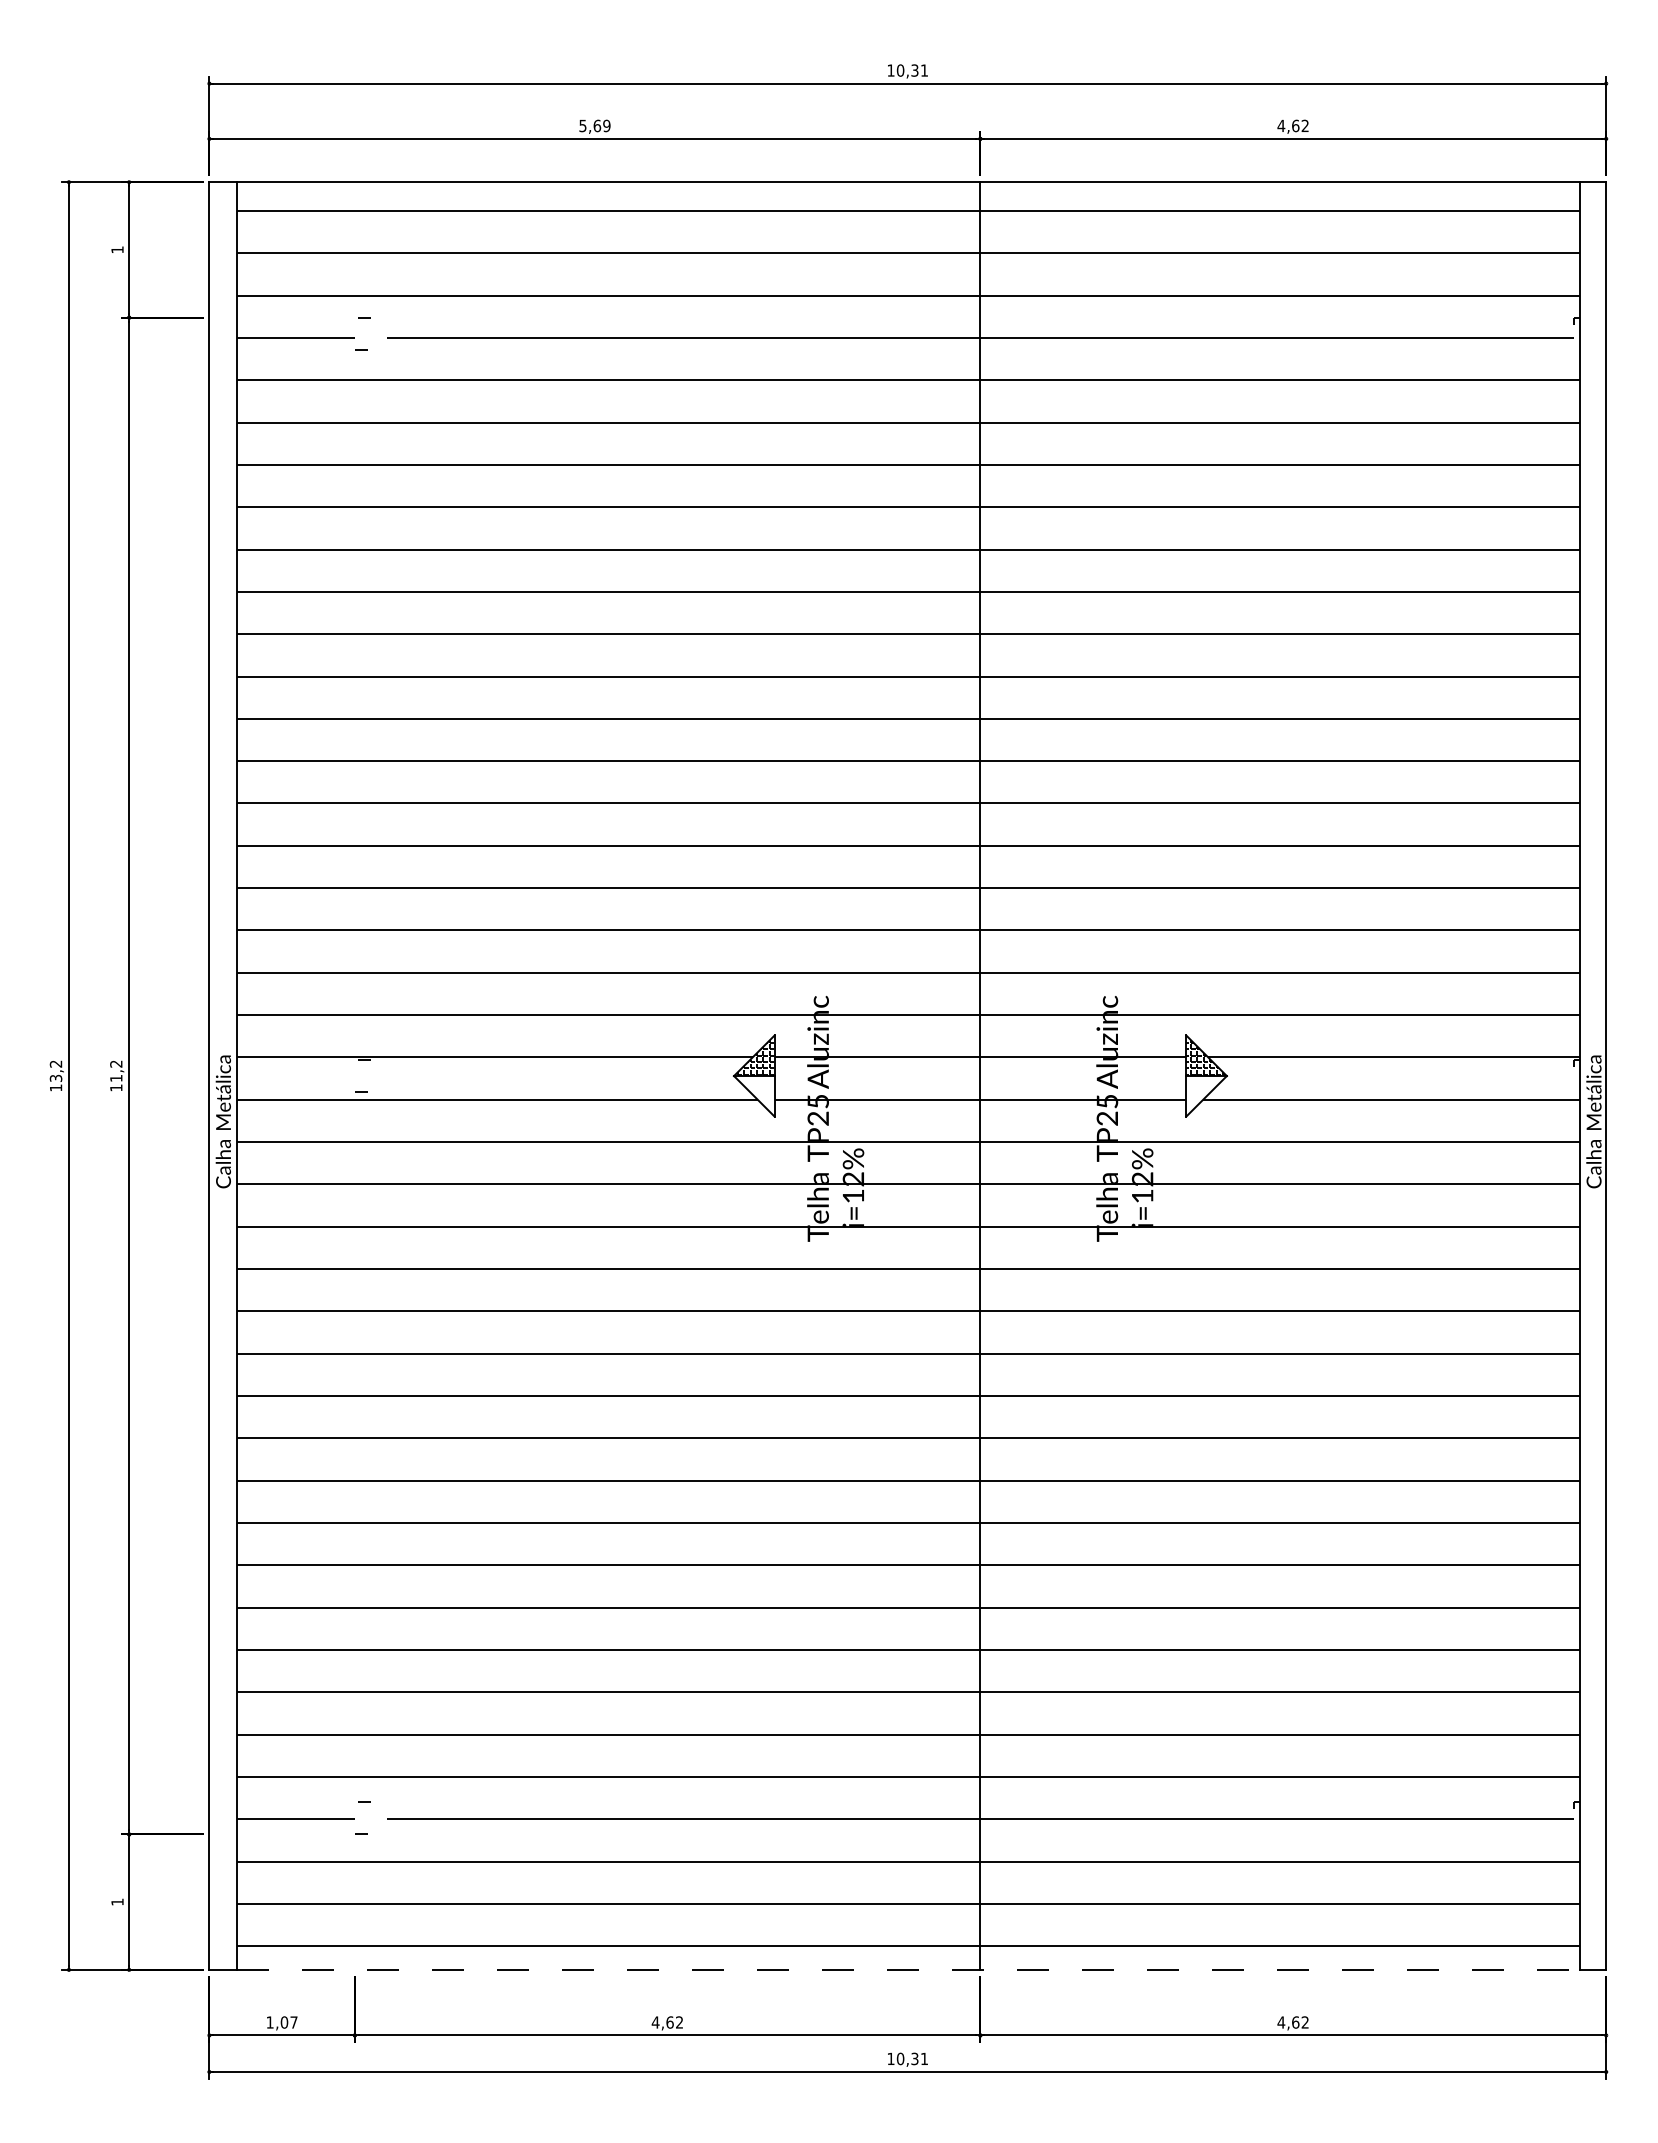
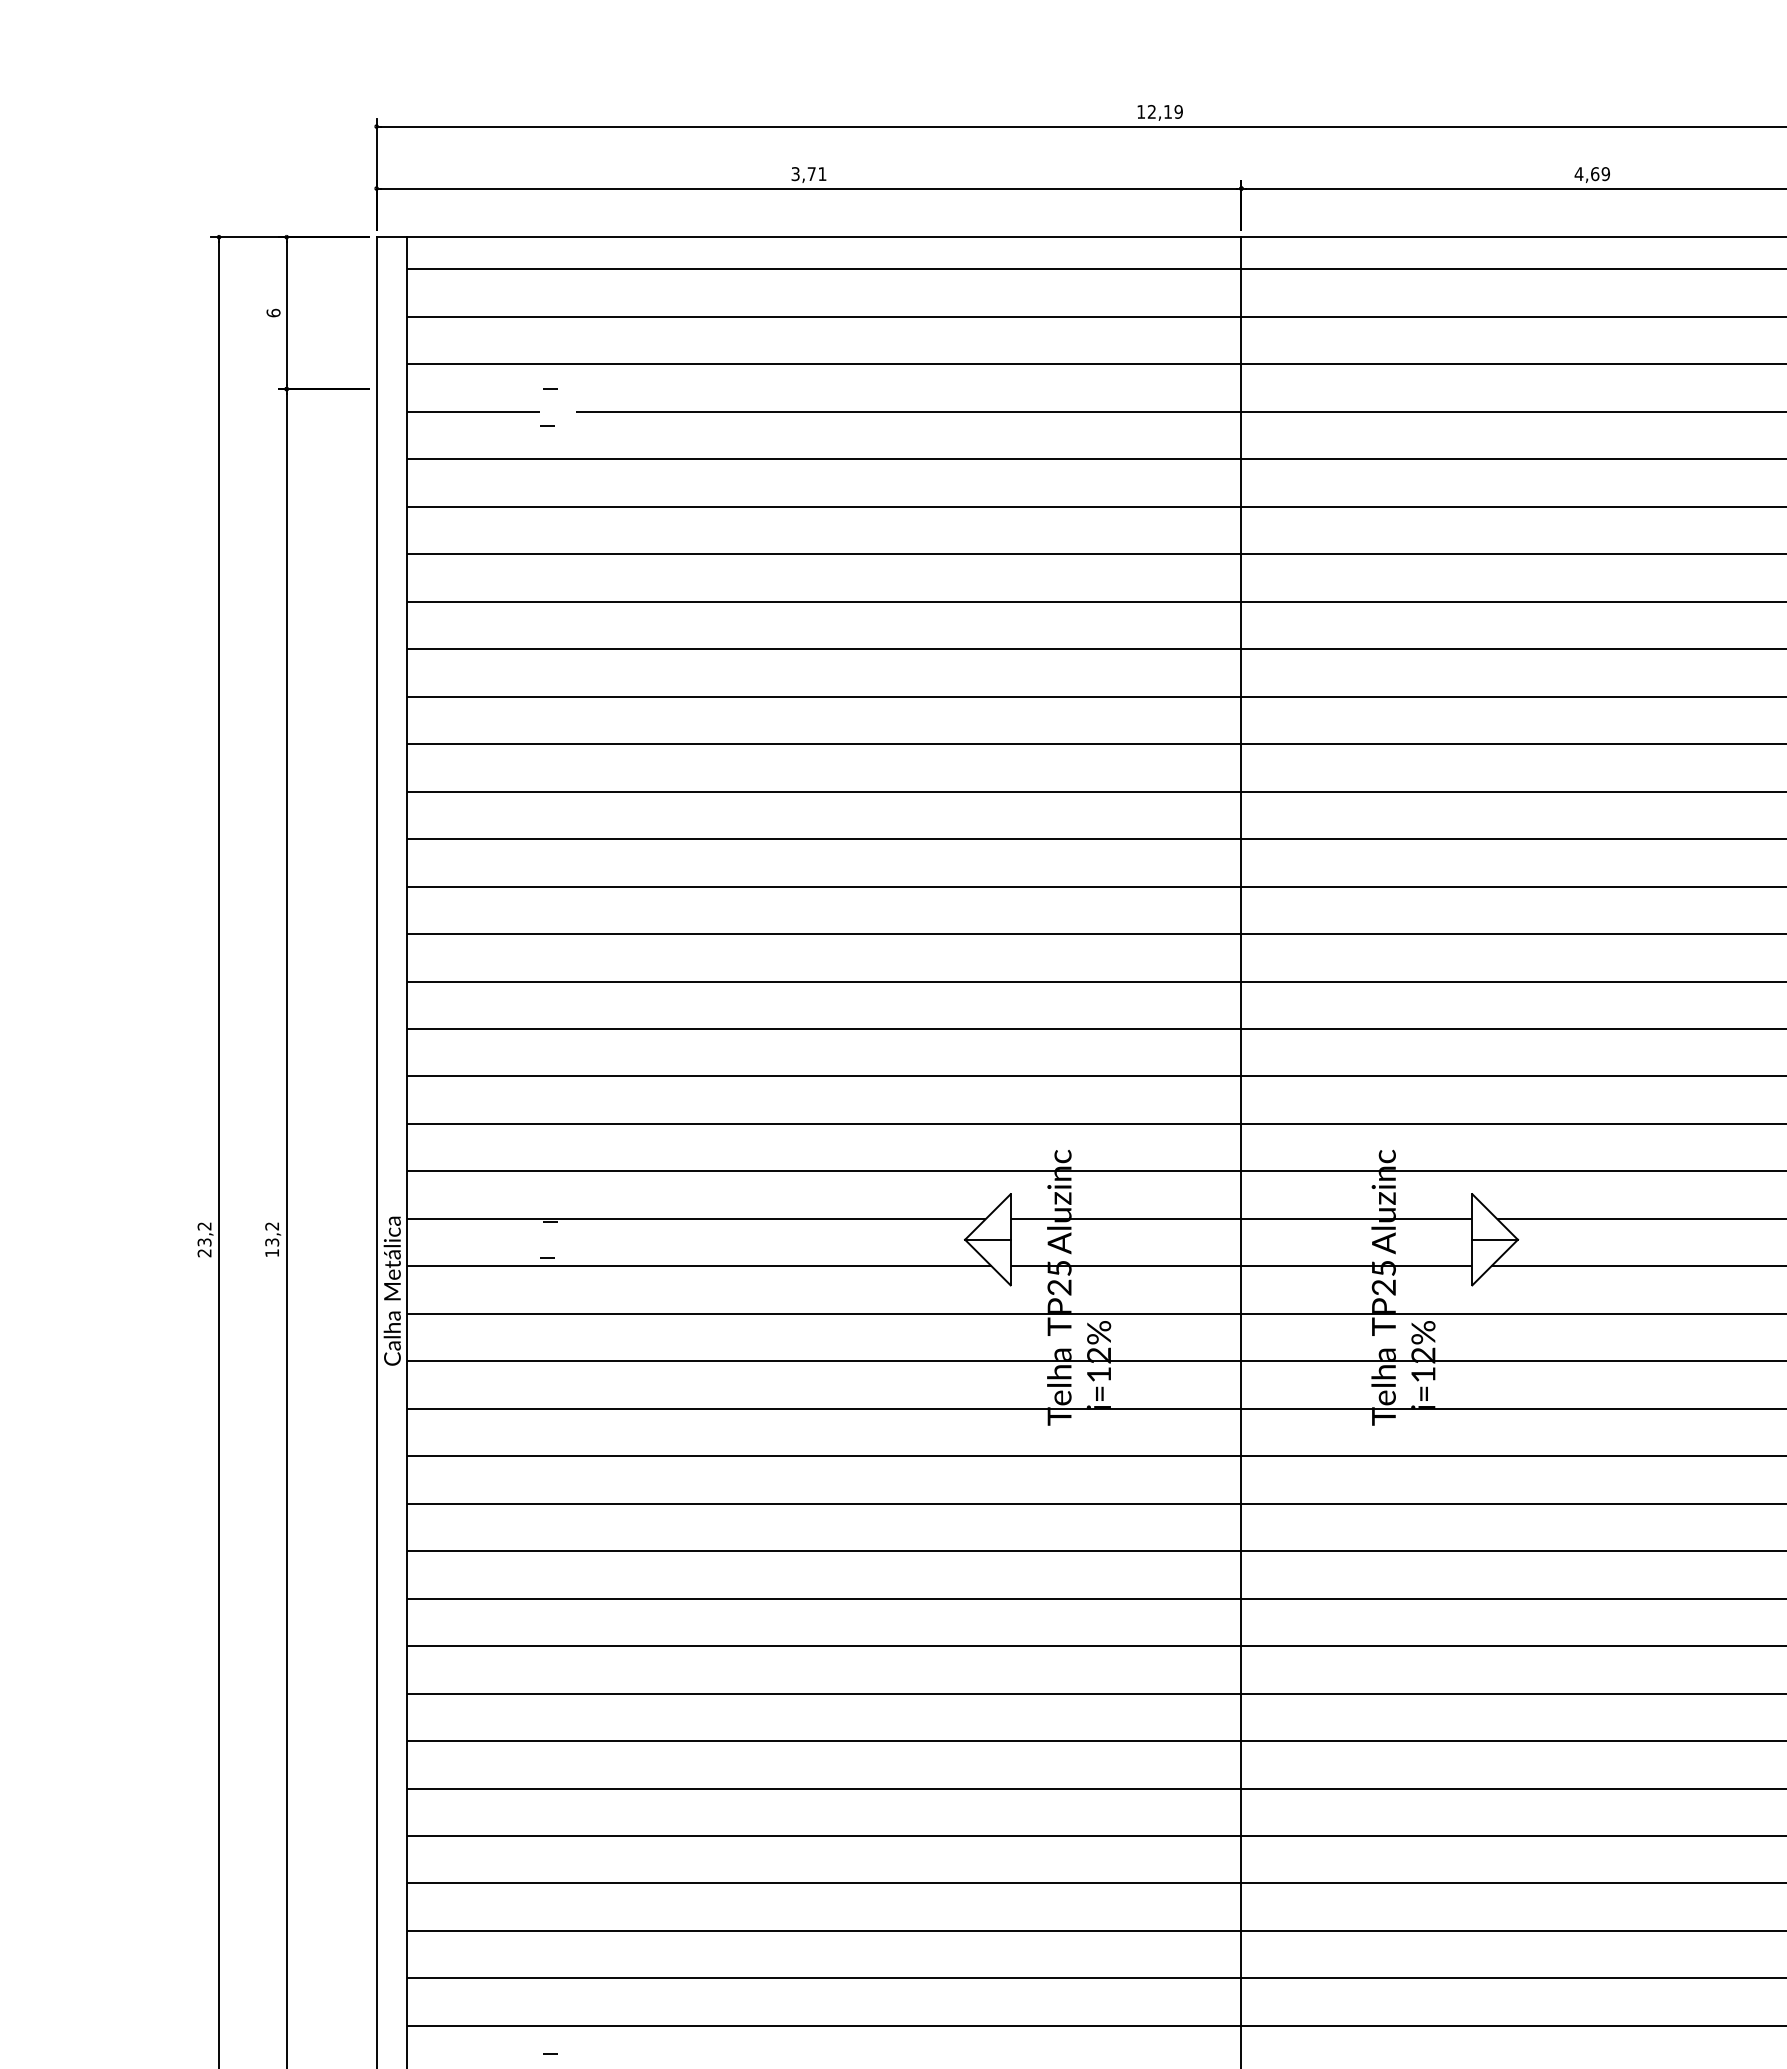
text: (912, 70) -> (1165, 111), 10,31 -> 12,19
text: (594, 125) -> (808, 173), 5,69 -> 3,71
text: (1304, 125) -> (1604, 173), 4,62 -> 4,69
text: (117, 249) -> (273, 312), 1 -> 6
hatch: (754, 1055) -> (988, 1216), removed
hatch: (1205, 1055) -> (1493, 1216), removed
text: (116, 1078) -> (272, 1242), 11,2 -> 13,2
text: (55, 1087) -> (203, 1252), 13,2 -> 23,2

